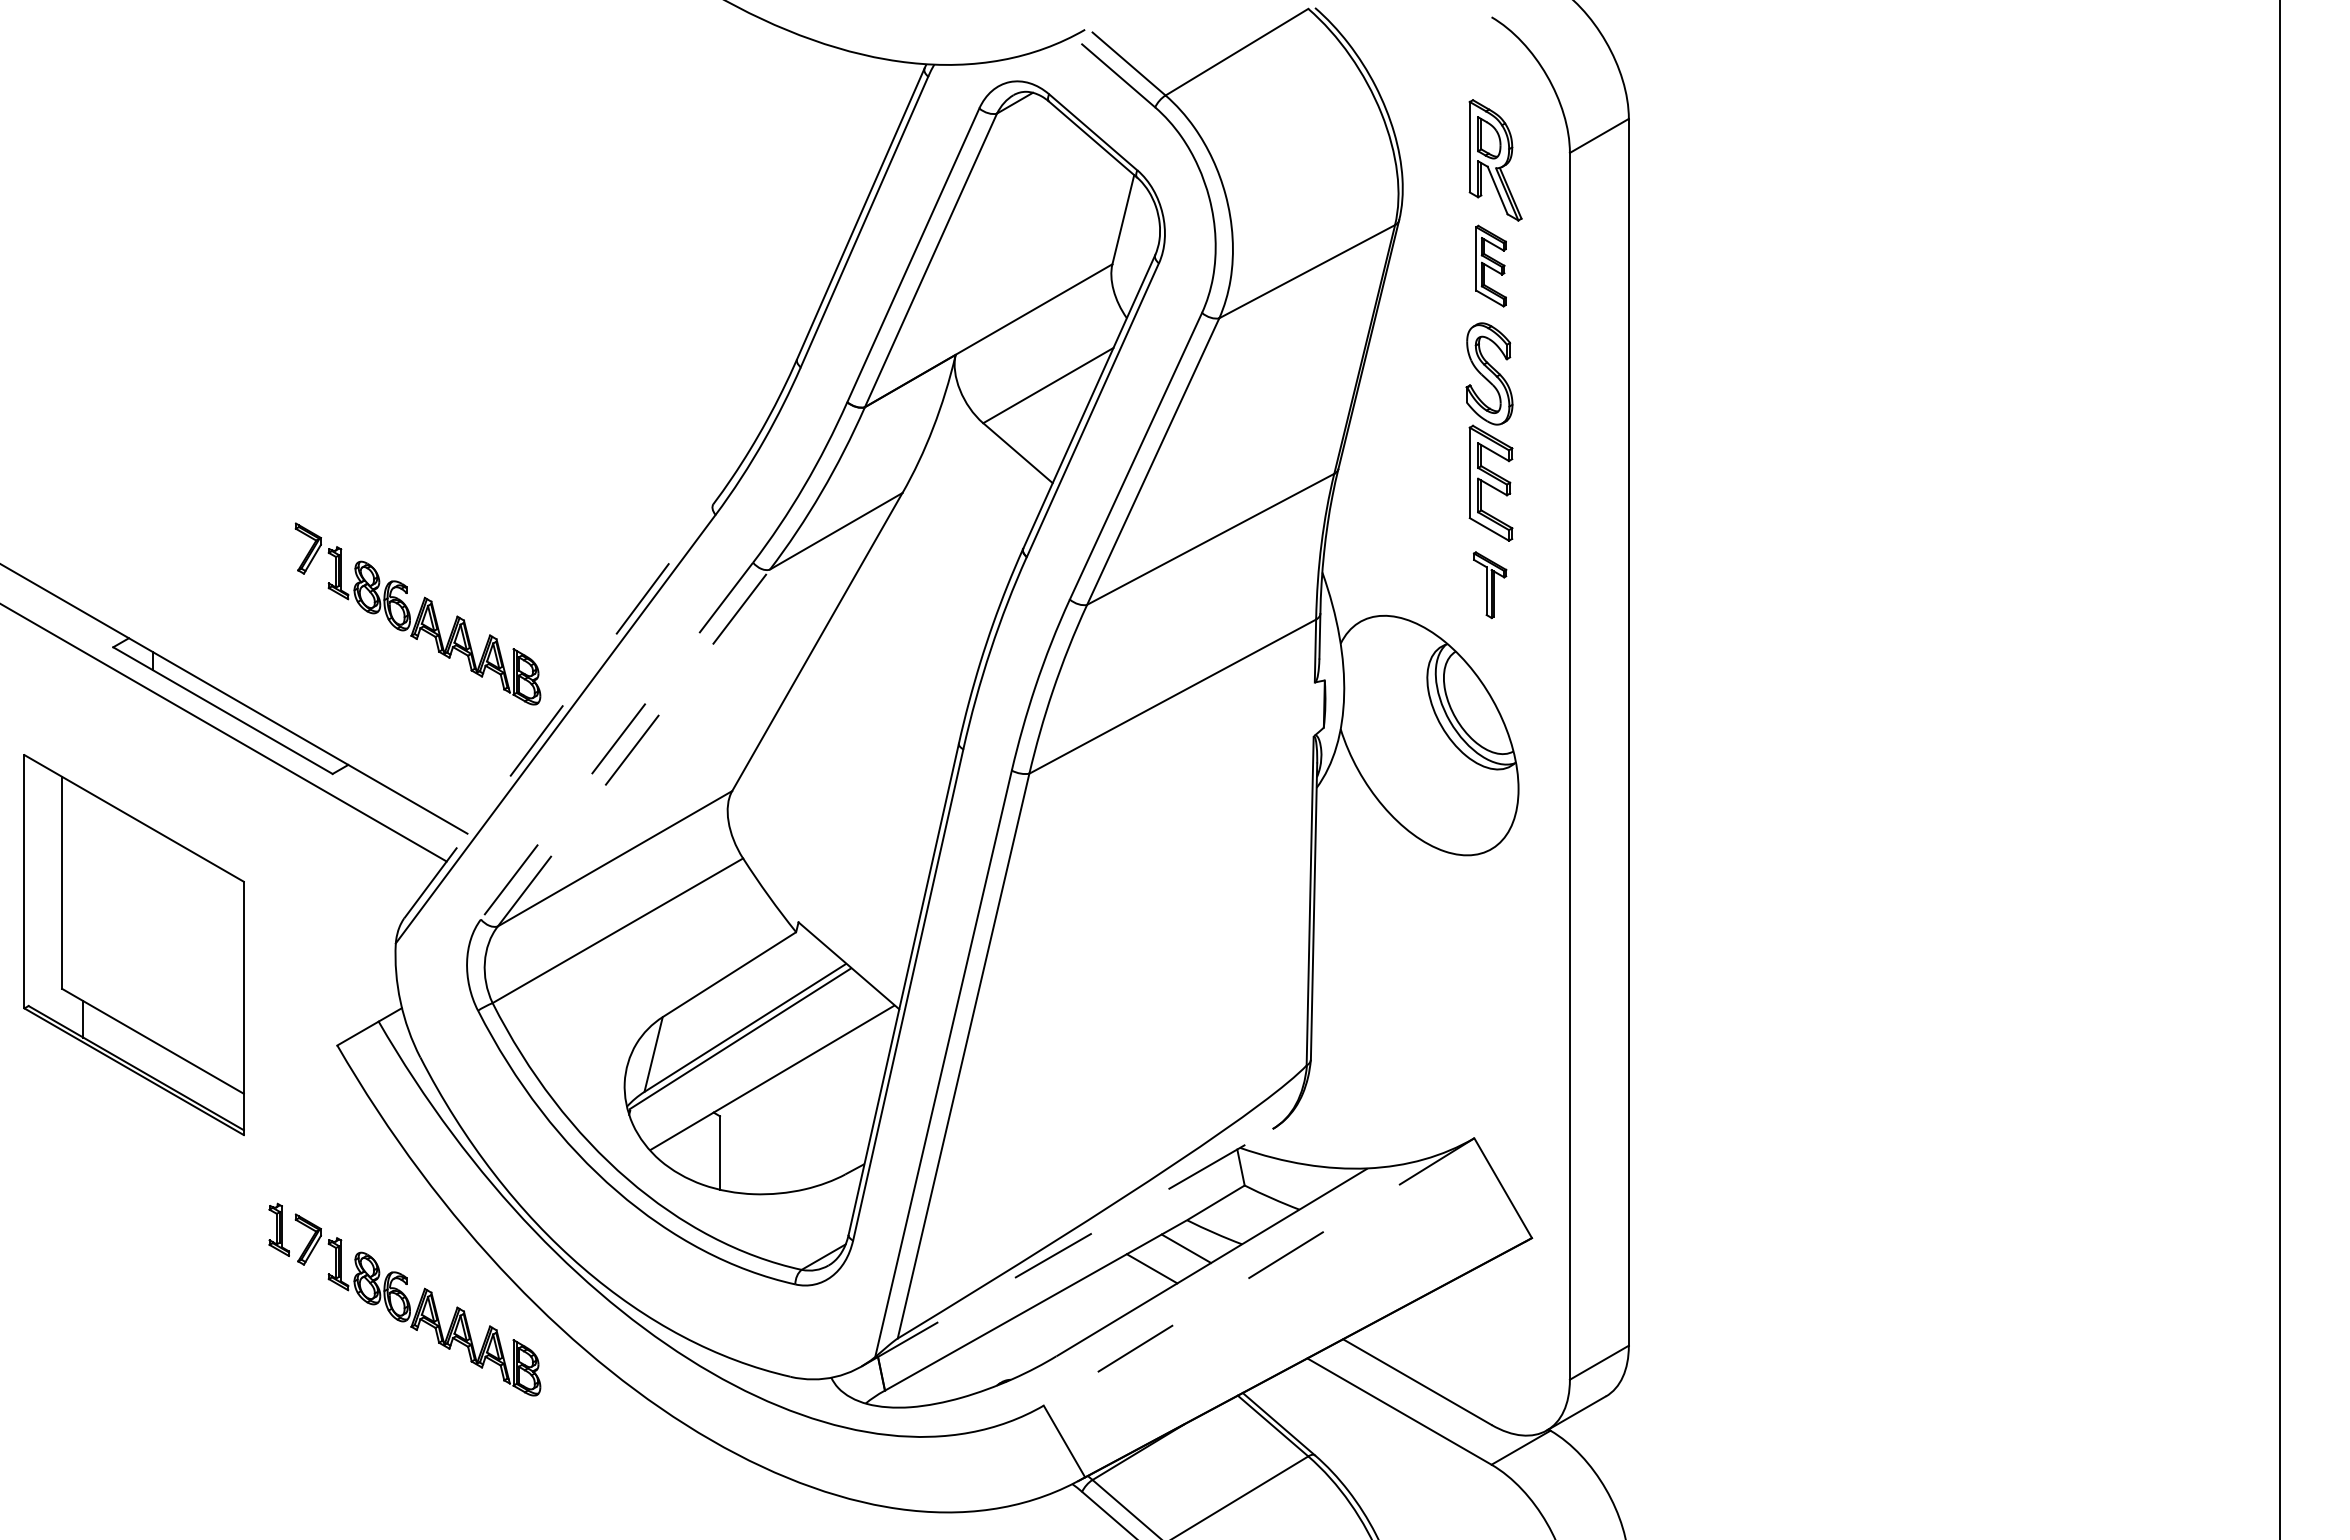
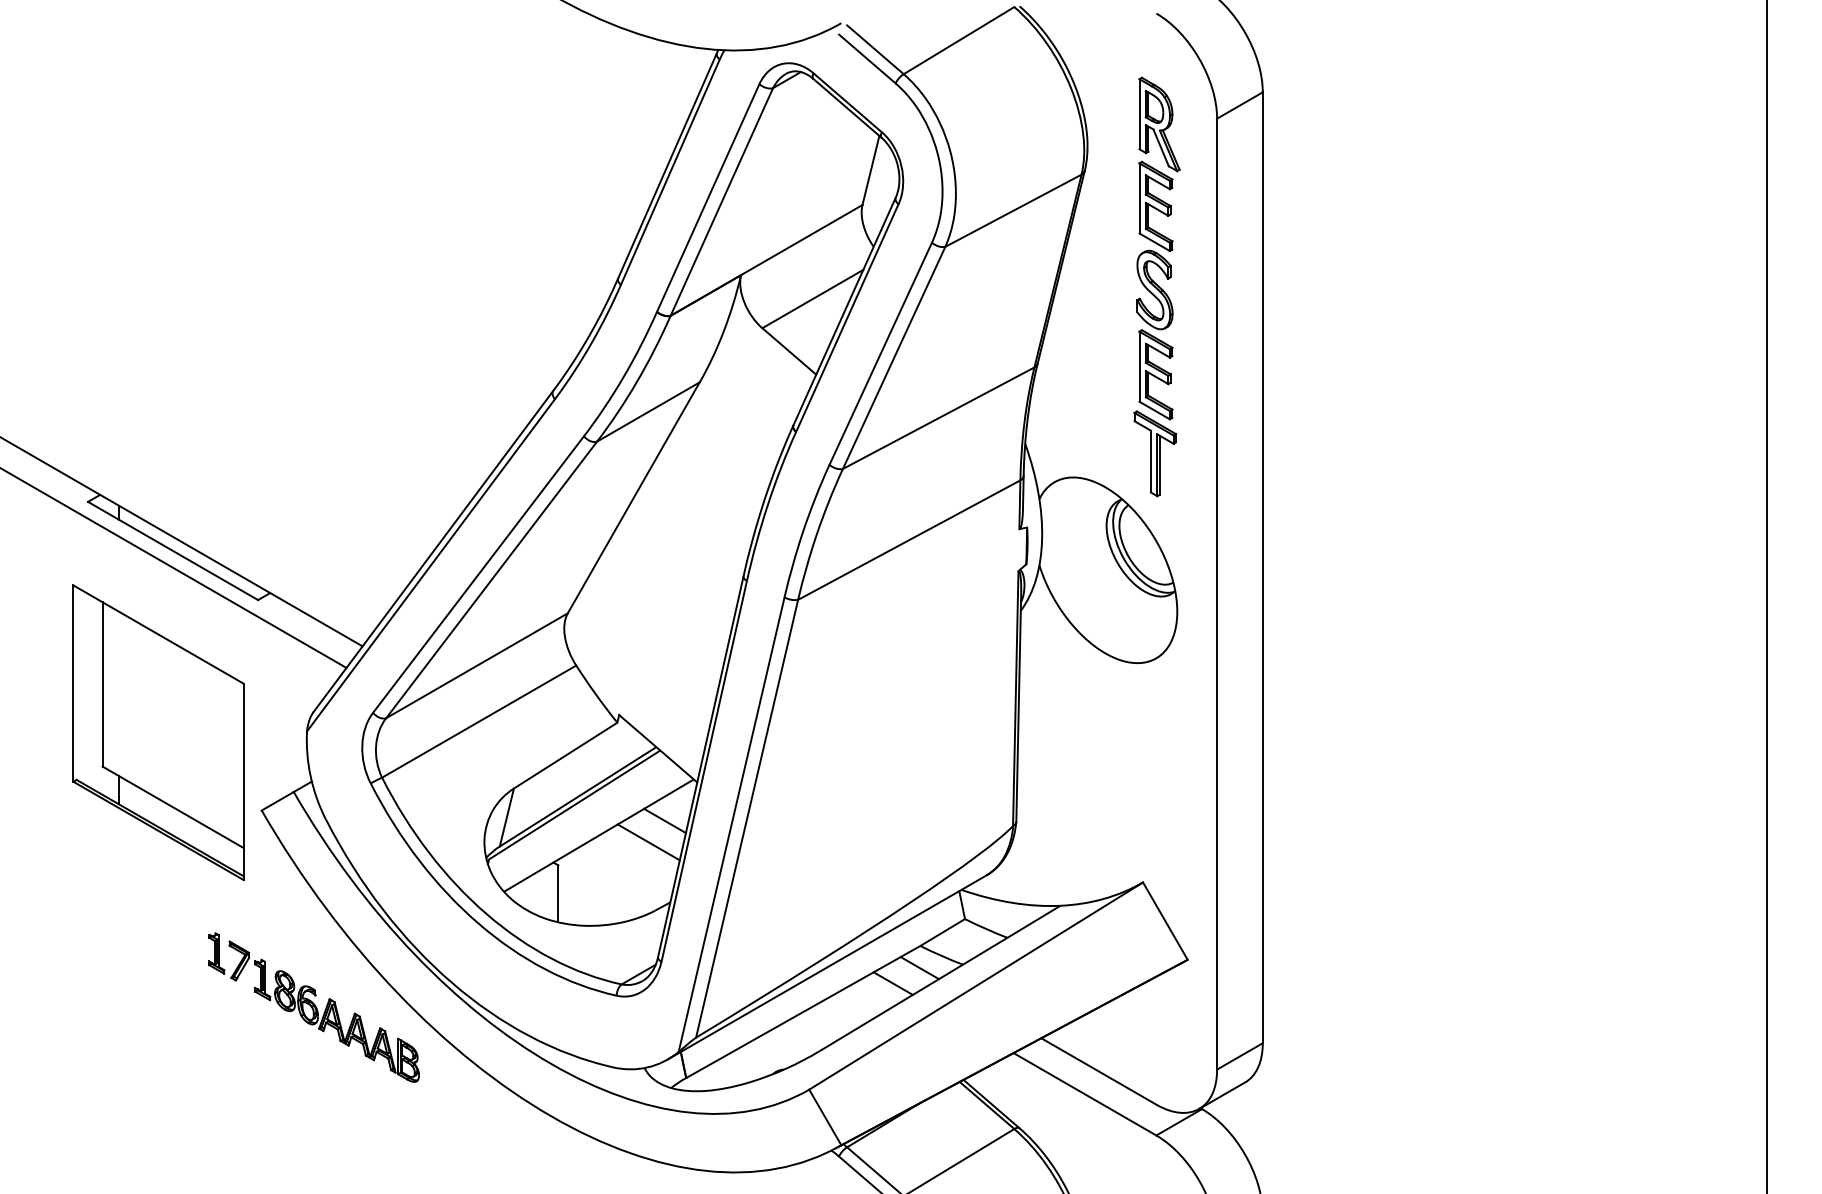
part: (1490, 265) -> (1155, 205), size x1.43
part: (1489, 584) -> (1154, 453), size x1.67
part: (417, 613) -> (323, 475), removed
line: (559, 710) -> (433, 550), dashed -> solid
line: (616, 741) -> (478, 574), dashed -> solid
line: (634, 747) -> (492, 579), dashed -> solid
part: (133, 945) -> (157, 733), moved
line: (857, 1058) -> (664, 820), added
line: (836, 1086) -> (648, 842), added
line: (1067, 1247) -> (827, 967), dashed -> solid
line: (1258, 1272) -> (975, 986), dashed -> solid

